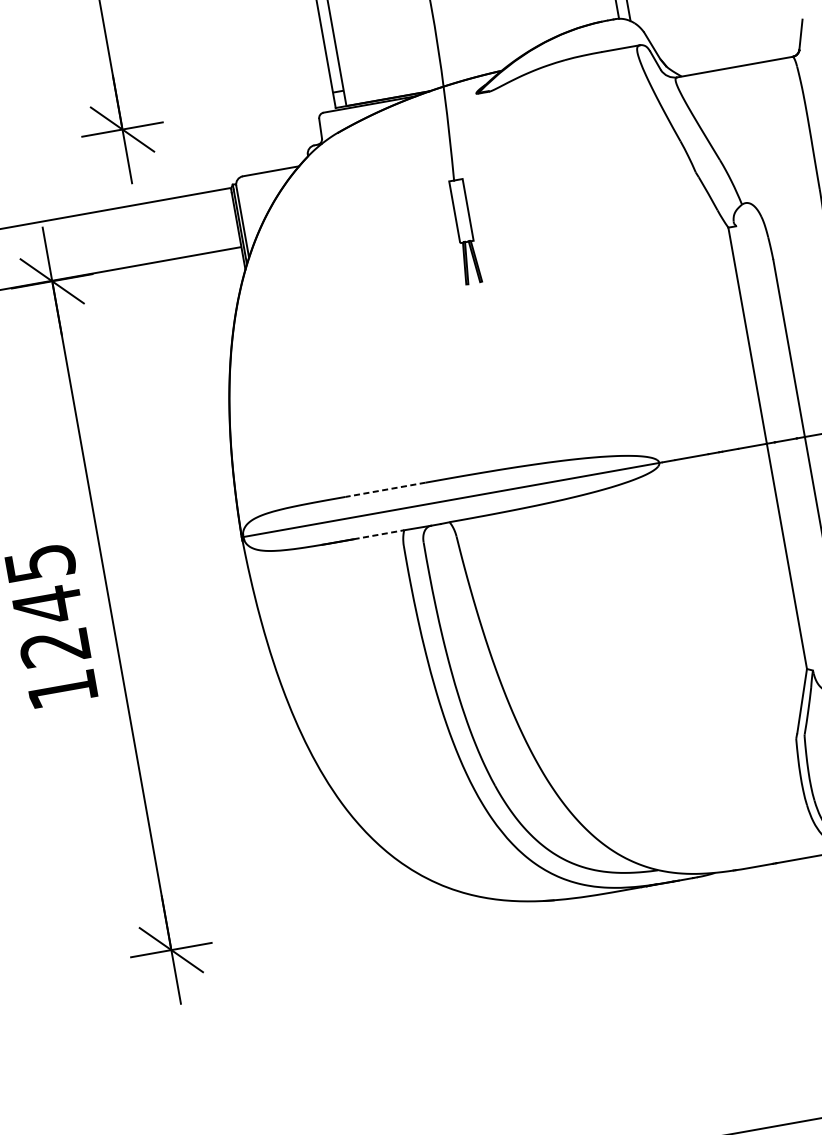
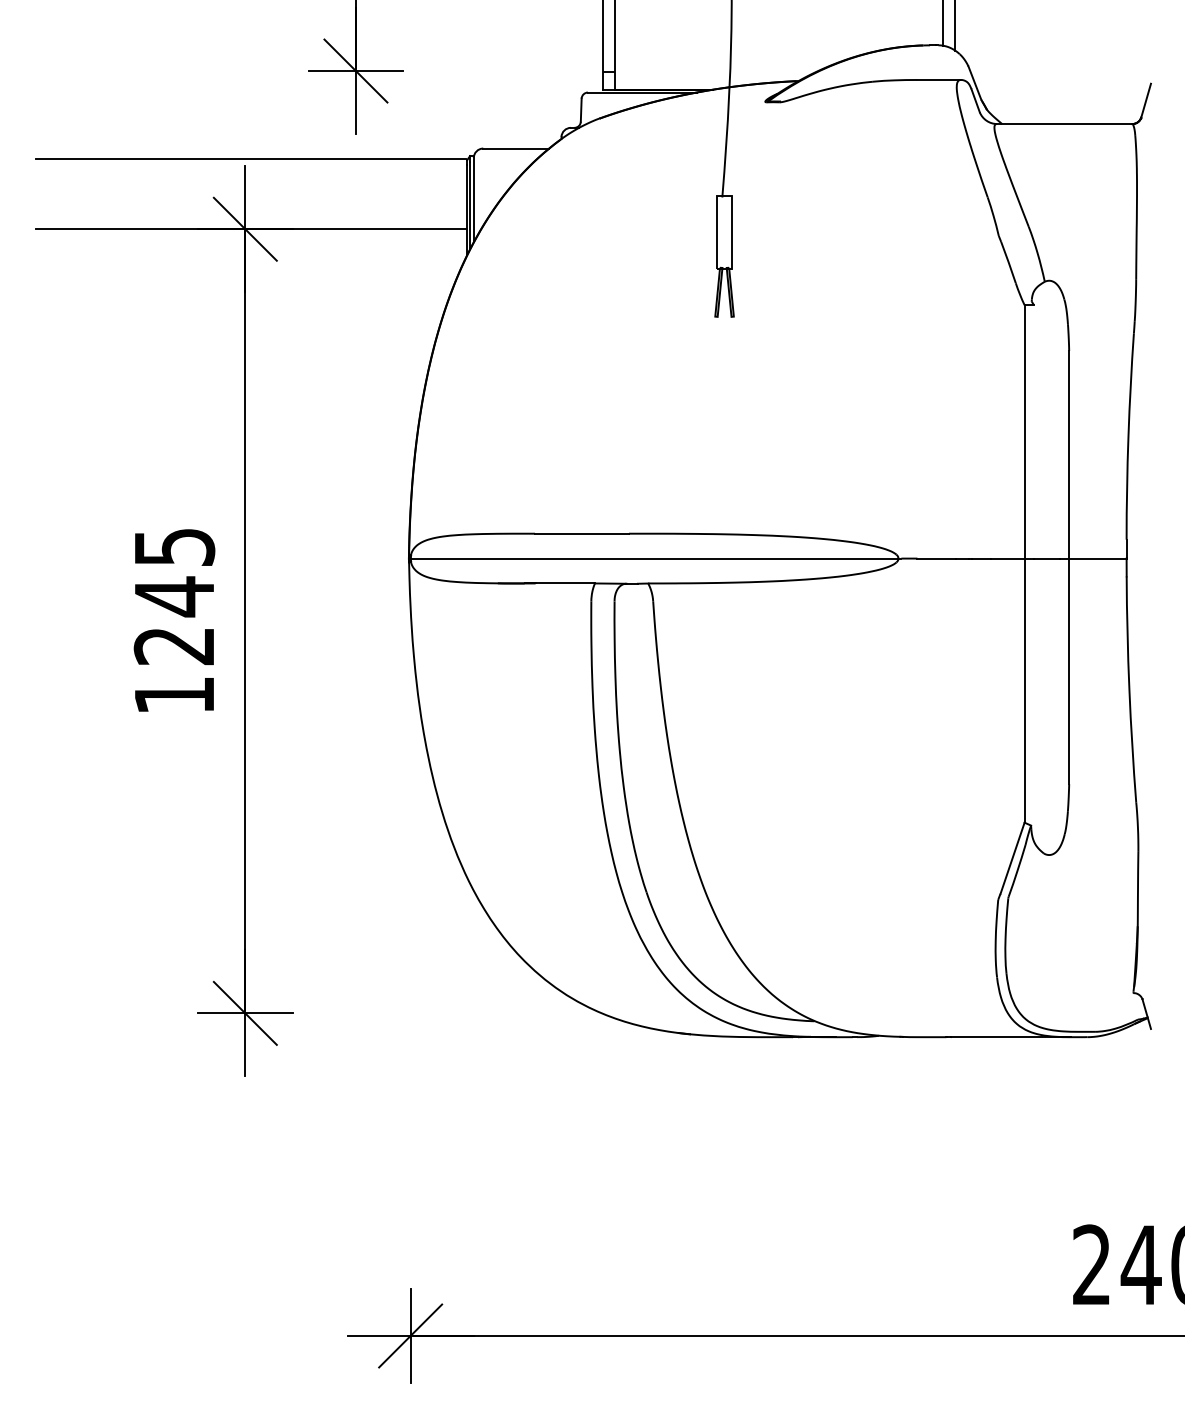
line: (385, 489) -> (581, 533), dashed -> solid
line: (379, 534) -> (565, 583), dashed -> solid

